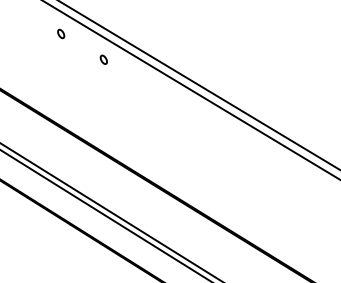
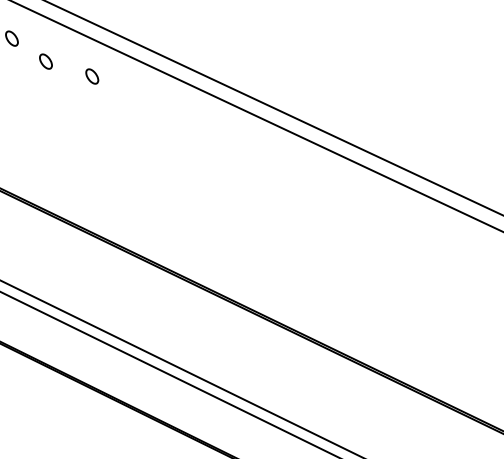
part: (78, 48) -> (45, 61), added

